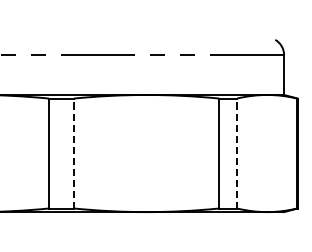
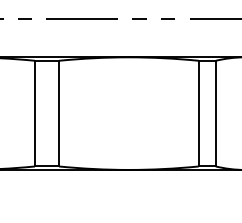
line: (74, 153) -> (59, 113), dashed -> solid
line: (237, 153) -> (216, 113), dashed -> solid

